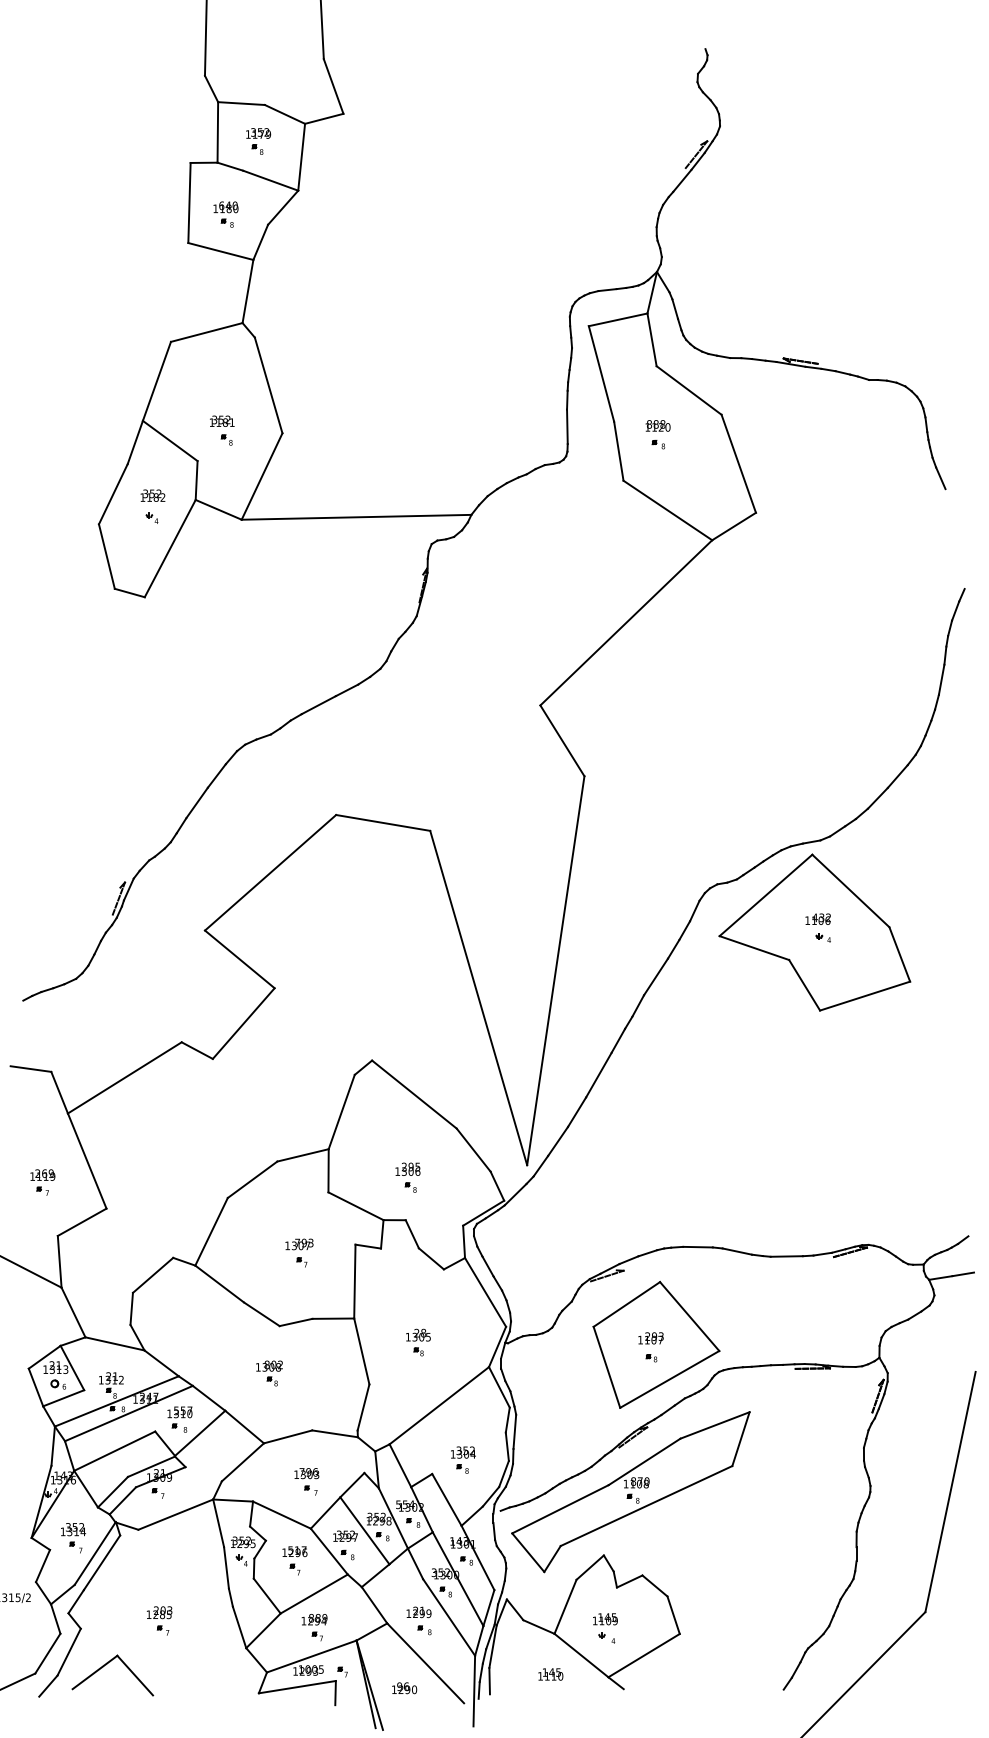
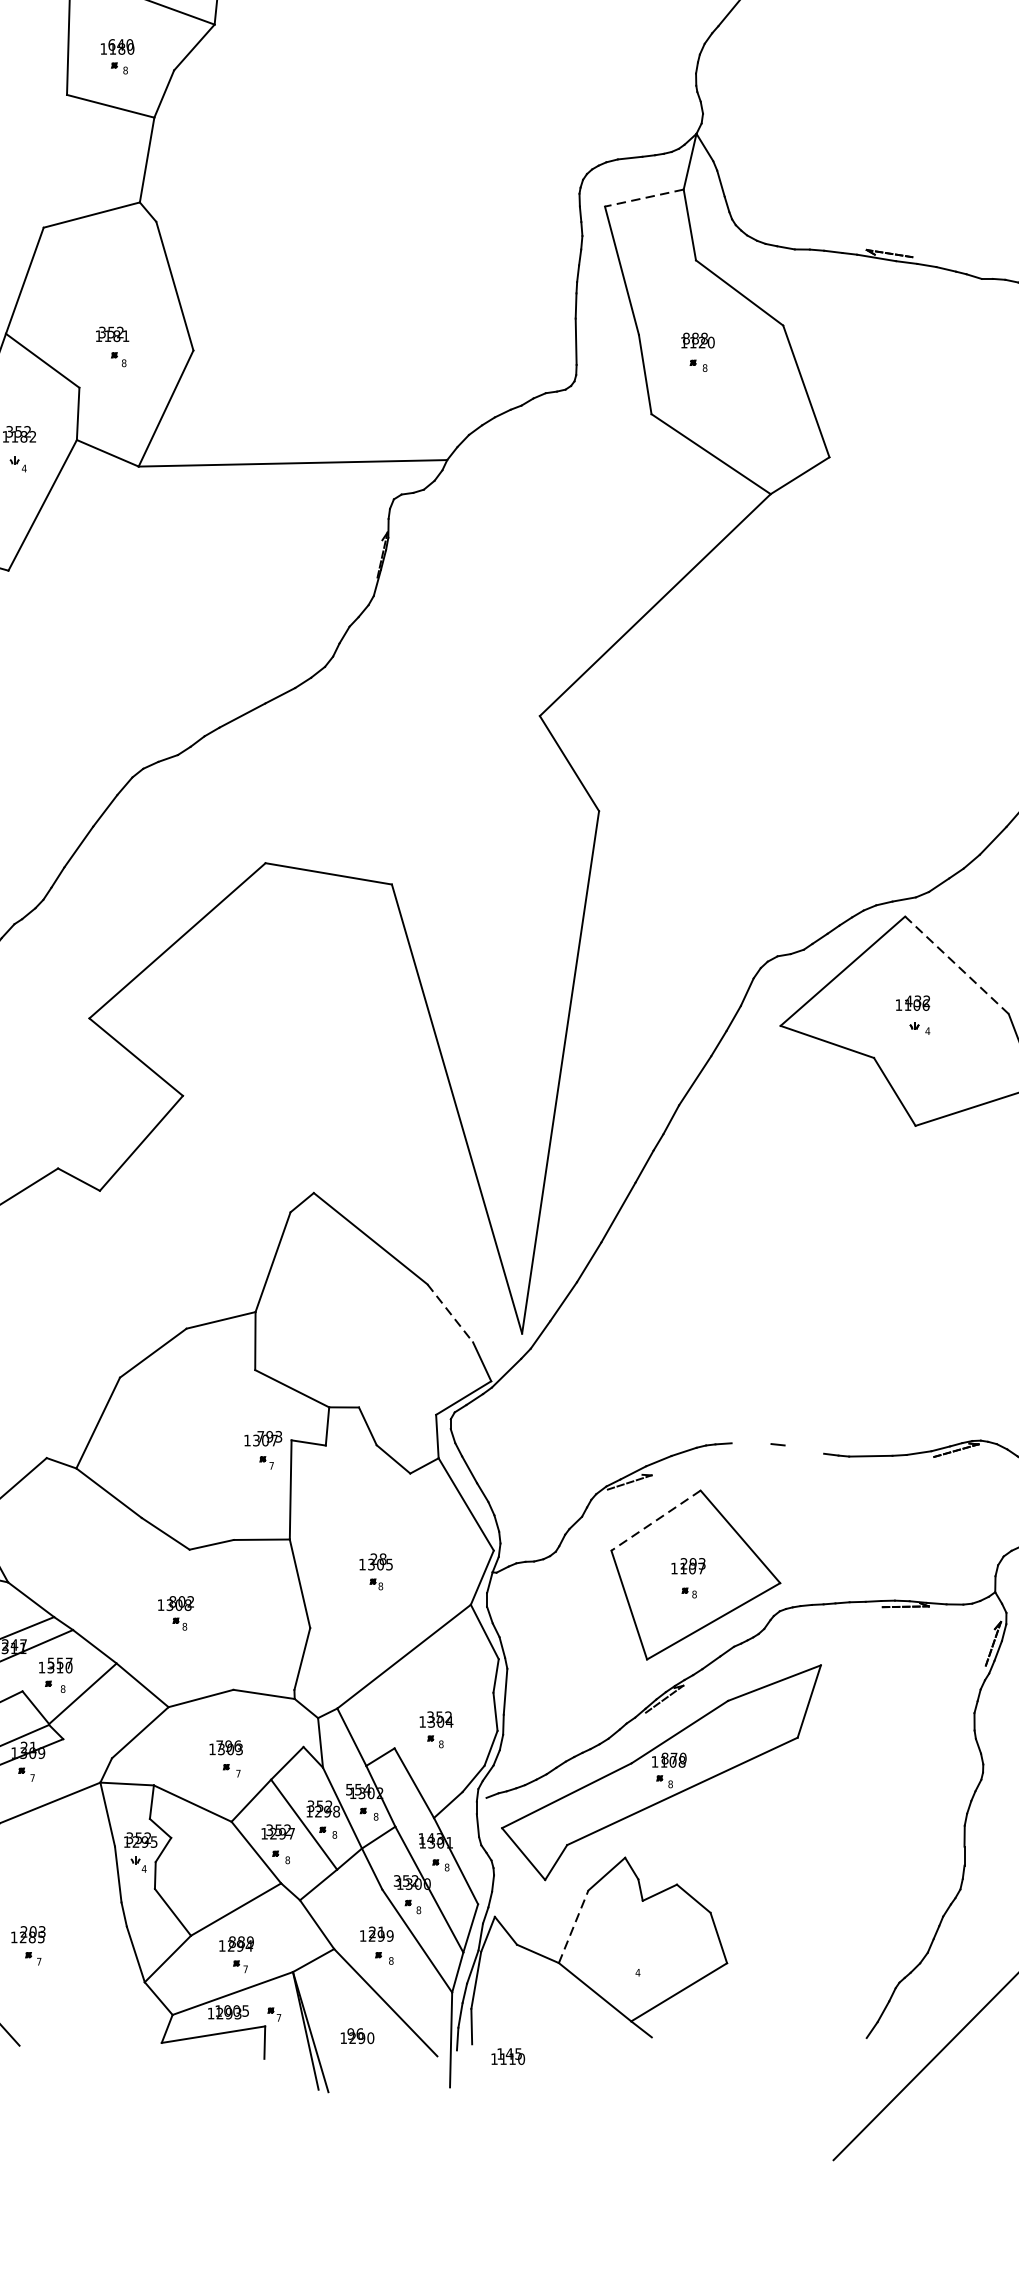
line: (618, 319) -> (644, 197), solid -> dashed
line: (850, 891) -> (956, 965), solid -> dashed
line: (473, 1150) -> (450, 1313), solid -> dashed
part: (407, 1177) -> (361, 1350), removed
line: (697, 1246) -> (750, 1442), removed
line: (737, 1251) -> (804, 1449), removed
part: (299, 1252) -> (263, 1449), moved
line: (626, 1304) -> (655, 1520), solid -> dashed
part: (294, 1560) -> (209, 1864), removed
line: (565, 1606) -> (573, 1926), solid -> dashed
part: (605, 1625) -> (627, 1951), removed
text: (550, 1674) -> (507, 2056), moved

